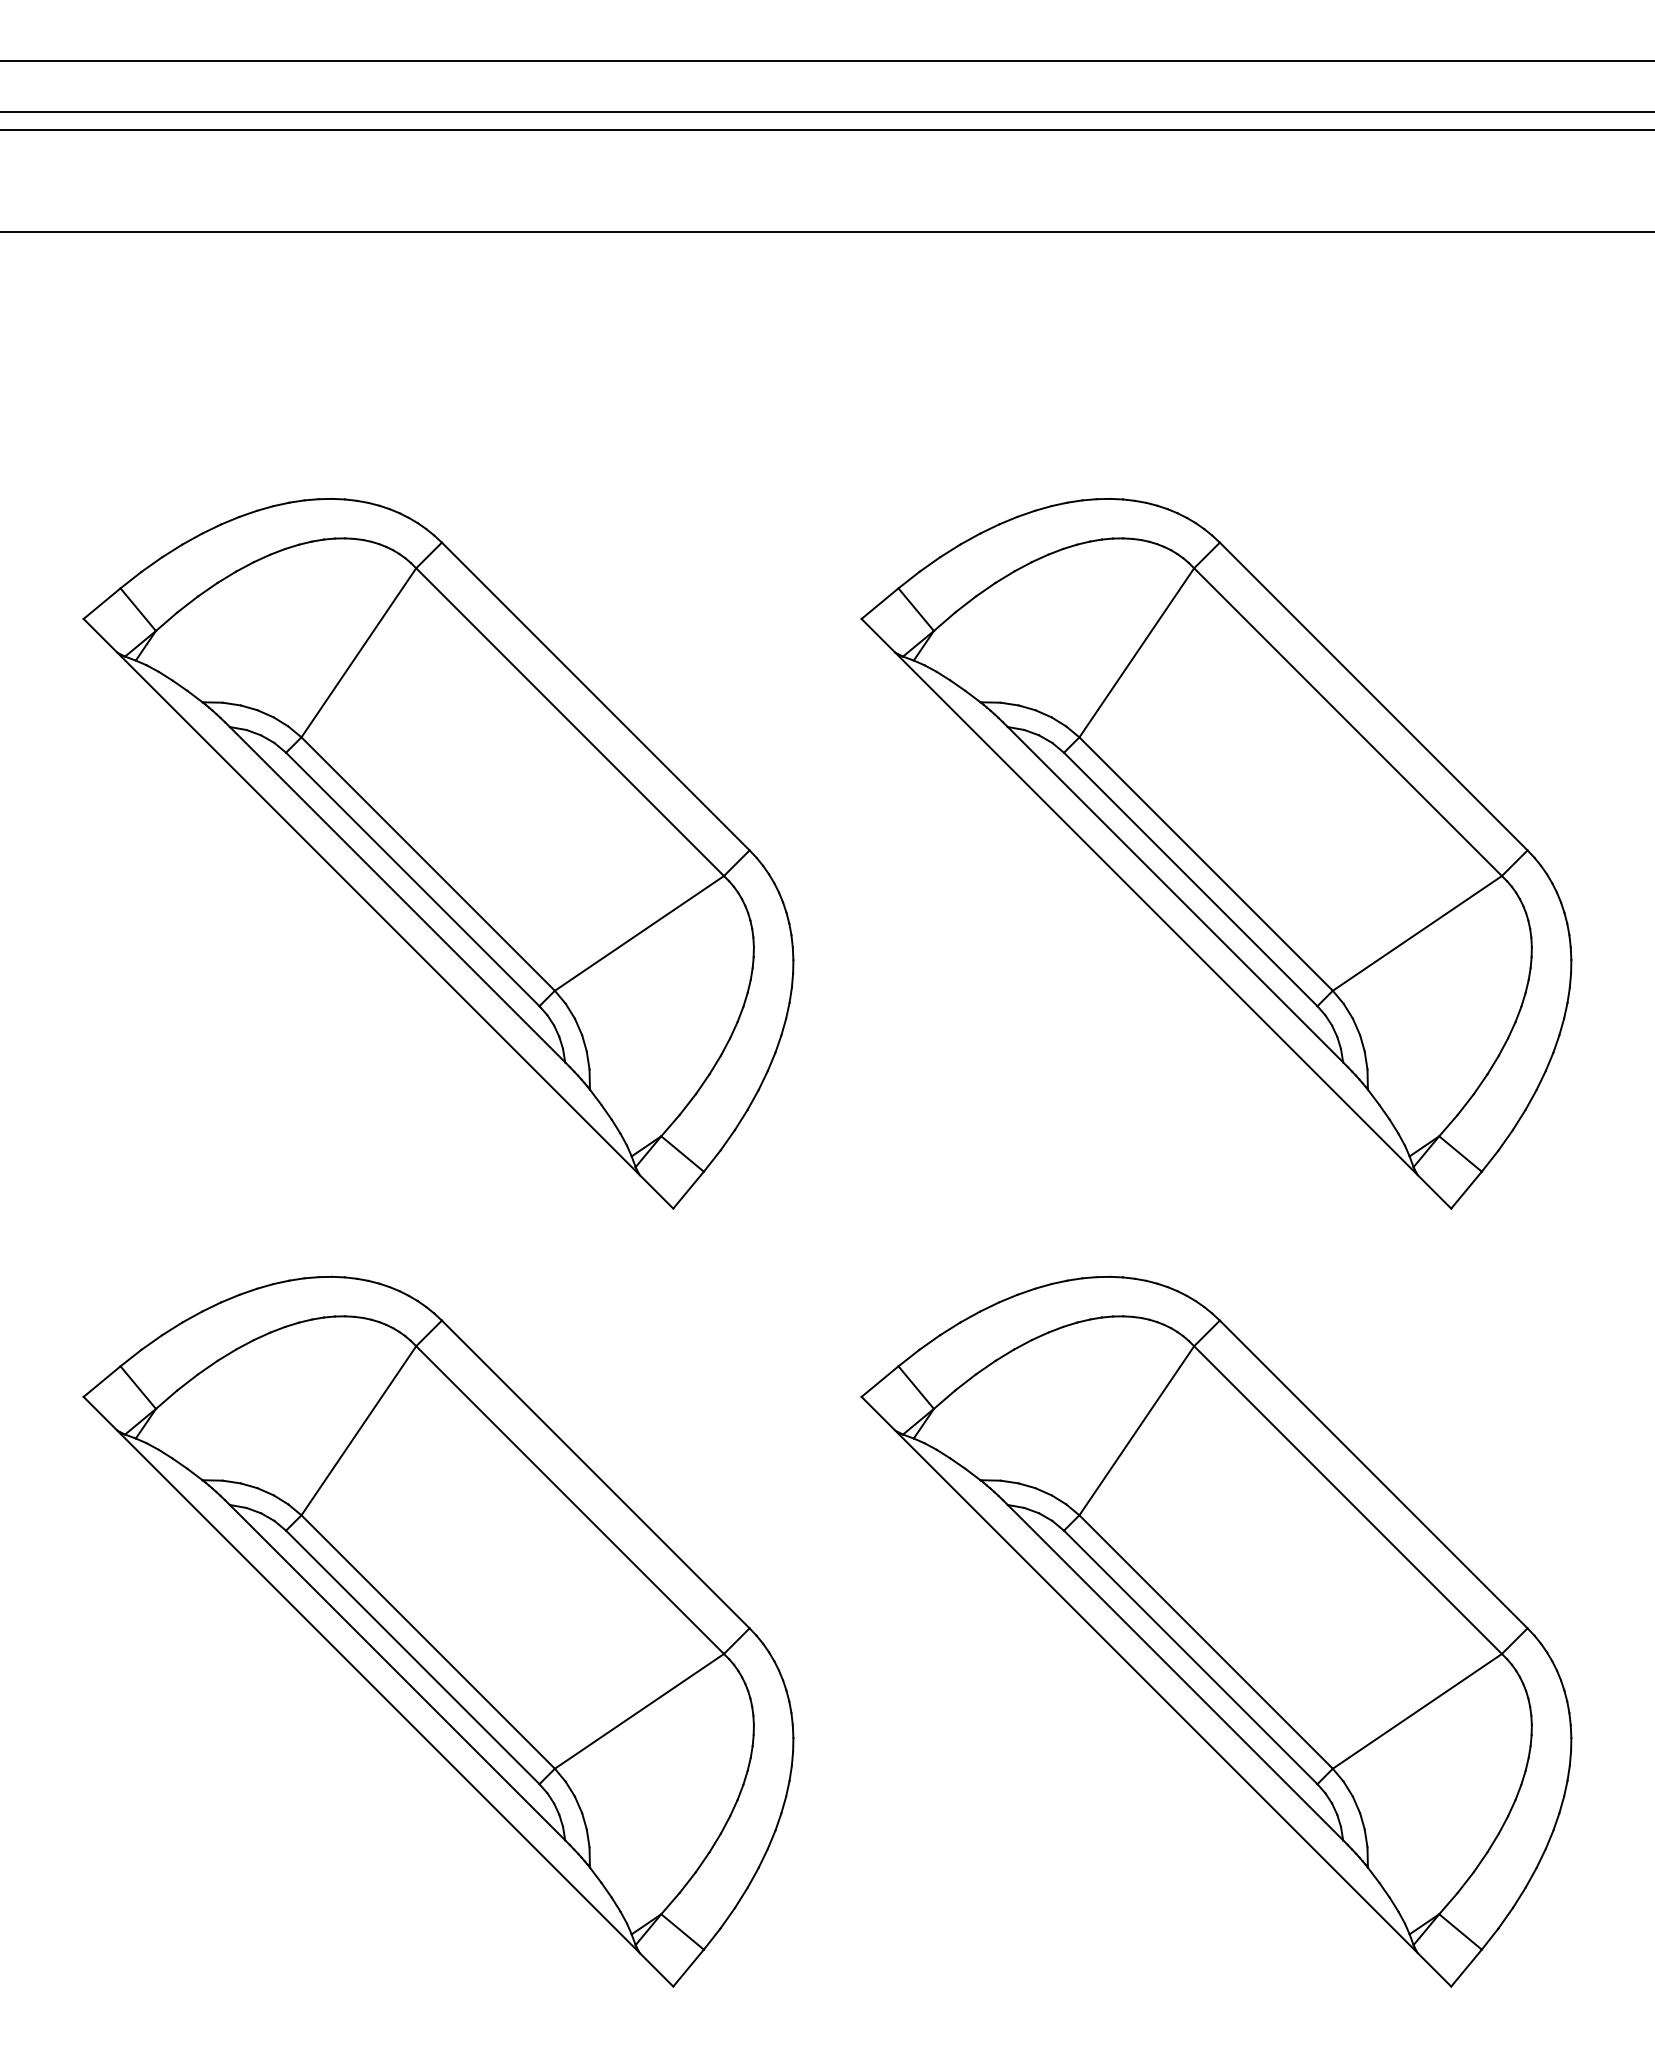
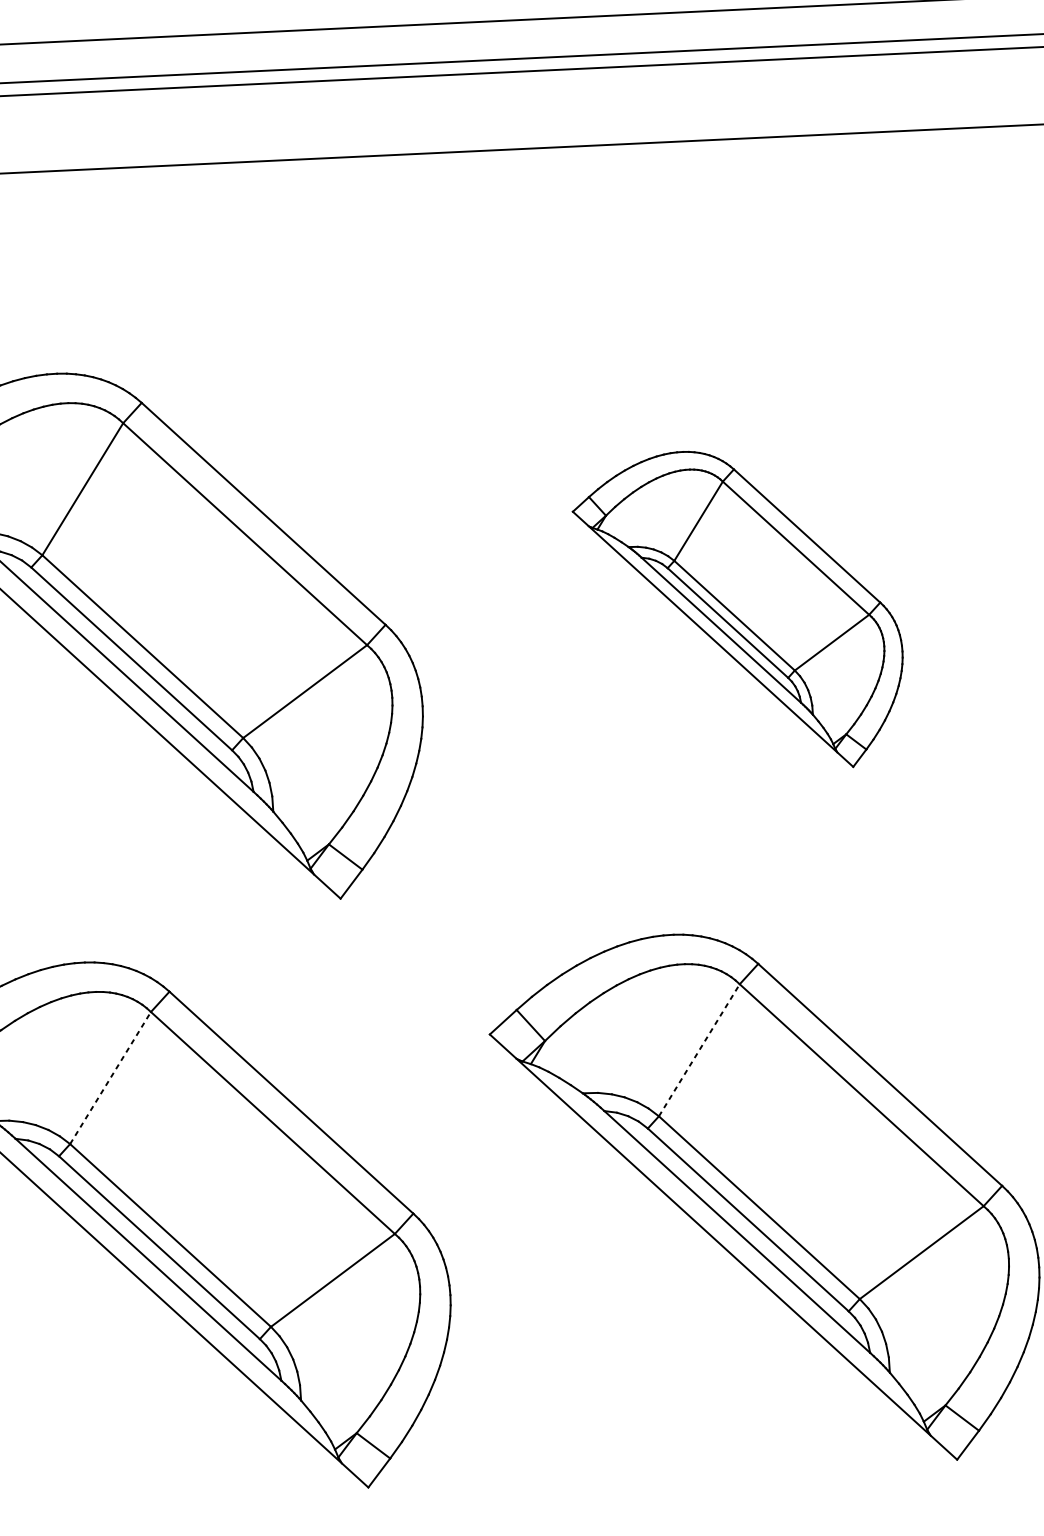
part: (1216, 853) -> (739, 610), size x0.6
line: (359, 1430) -> (111, 1077), solid -> dashed
line: (1137, 1430) -> (699, 1050), solid -> dashed

